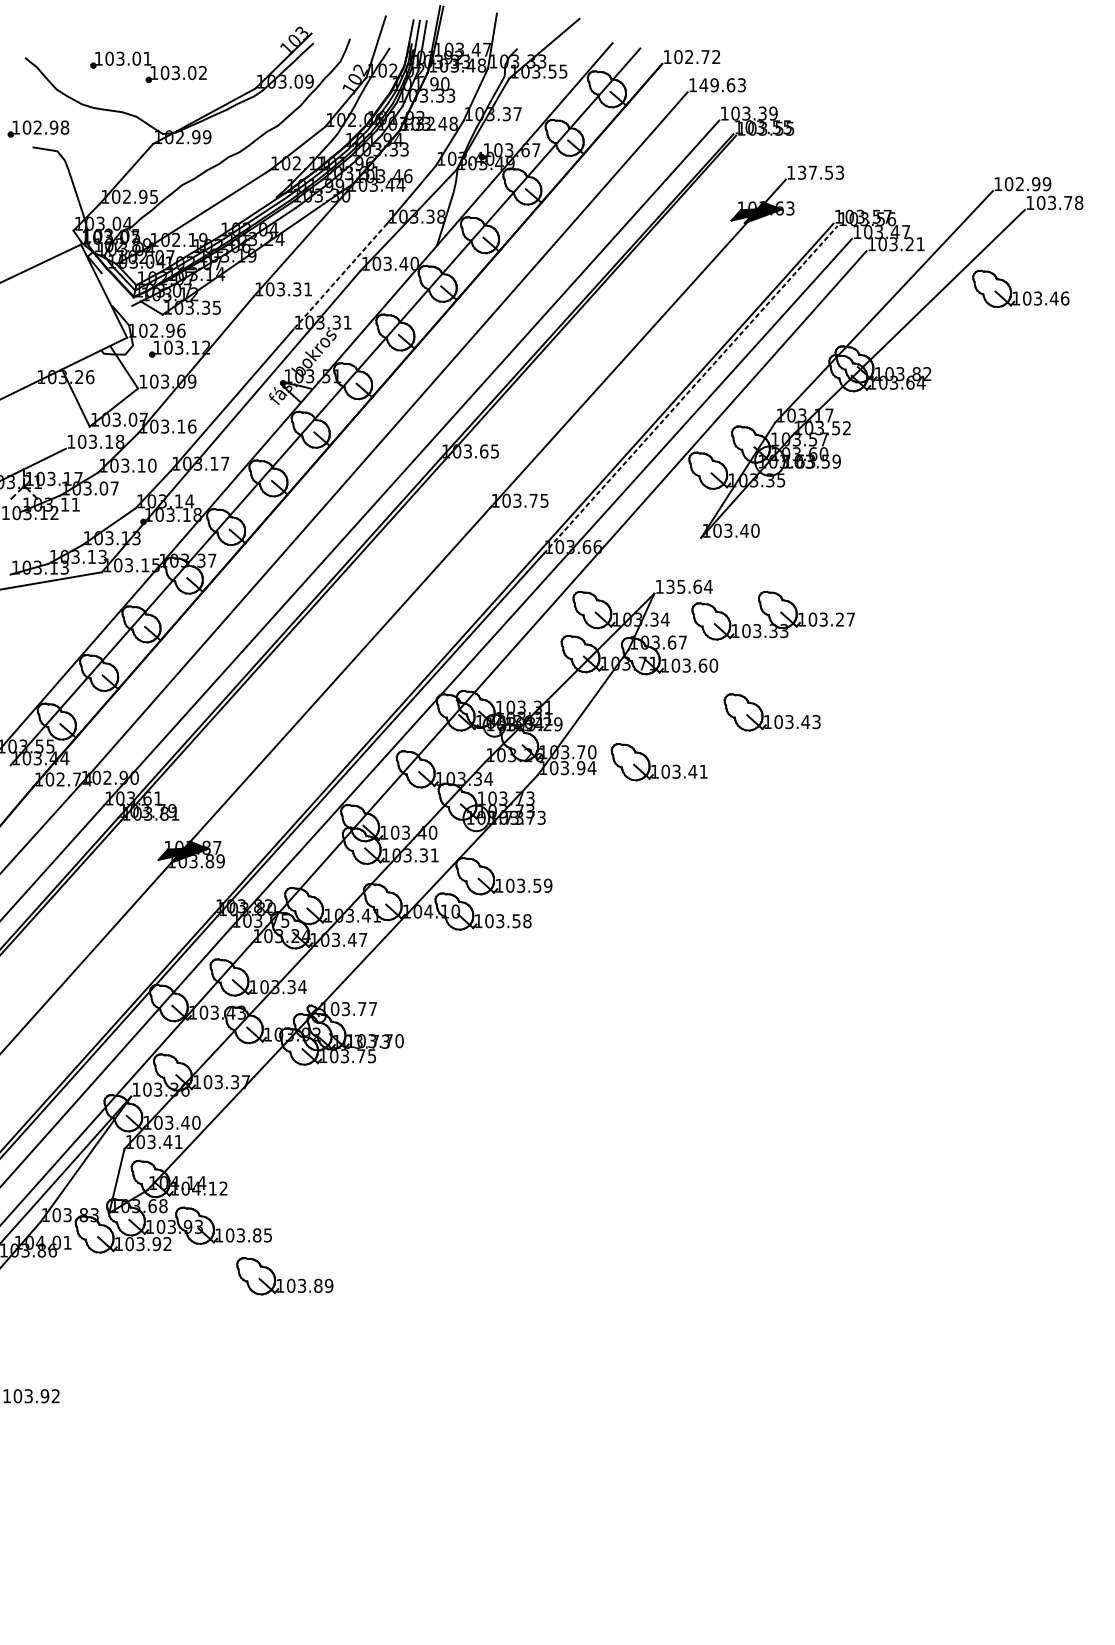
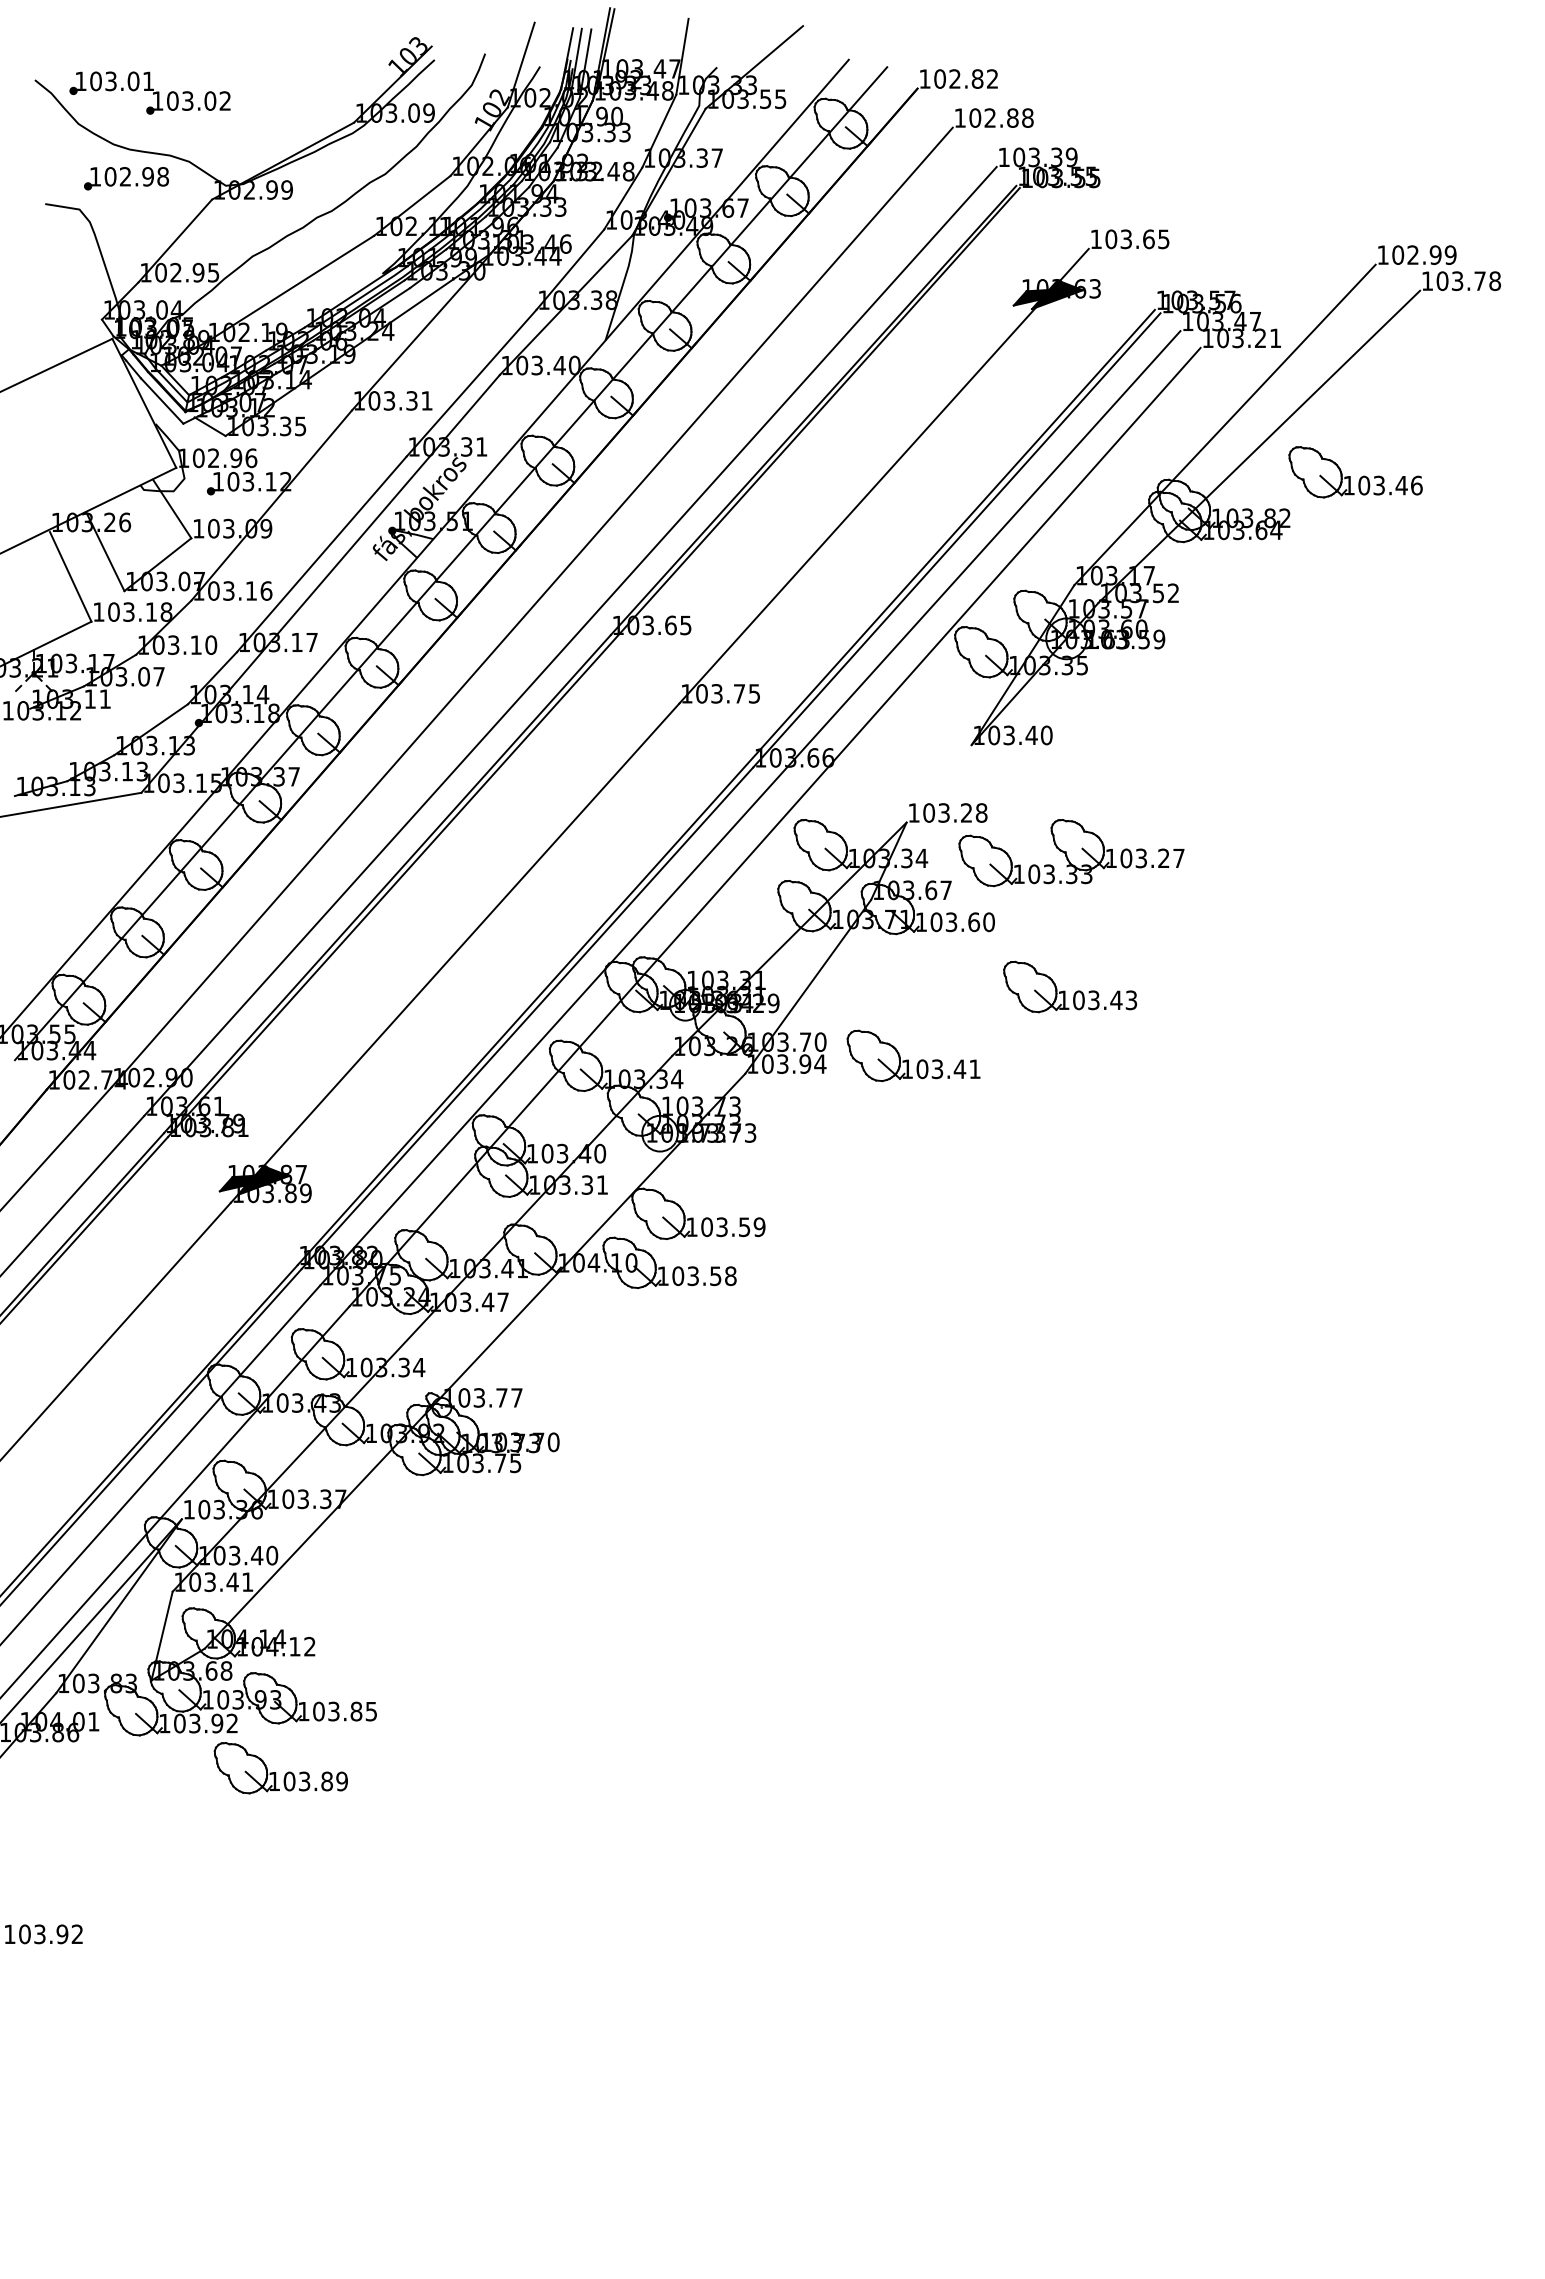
text: (705, 56) -> (977, 78), 102.72 -> 102.82
part: (148, 66) -> (149, 92), moved
text: (722, 84) -> (1001, 117), 149.63 -> 102.88
part: (38, 128) -> (126, 178), moved
text: (820, 172) -> (1137, 239), 137.53 -> 103.65
line: (340, 276) -> (471, 383), dashed -> solid
line: (117, 289) -> (162, 400), added
part: (1017, 291) -> (1350, 476), moved
line: (691, 389) -> (957, 539), dashed -> solid
line: (50, 416) -> (70, 576), added
text: (689, 586) -> (955, 812), 135.64 -> 103.28
part: (284, 1276) -> (280, 1768), moved

